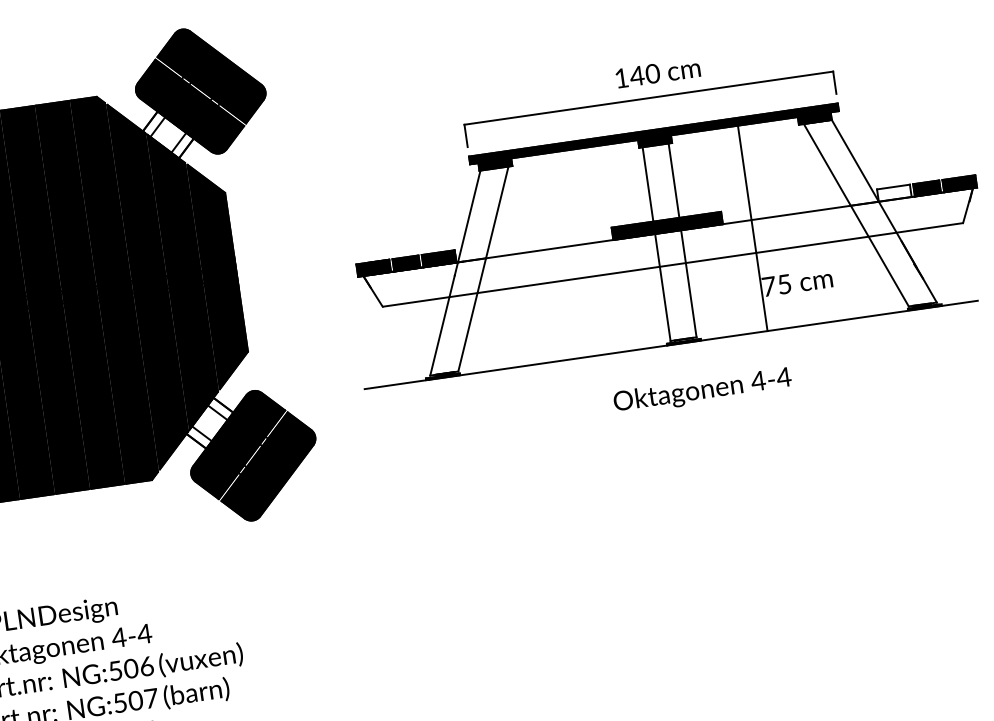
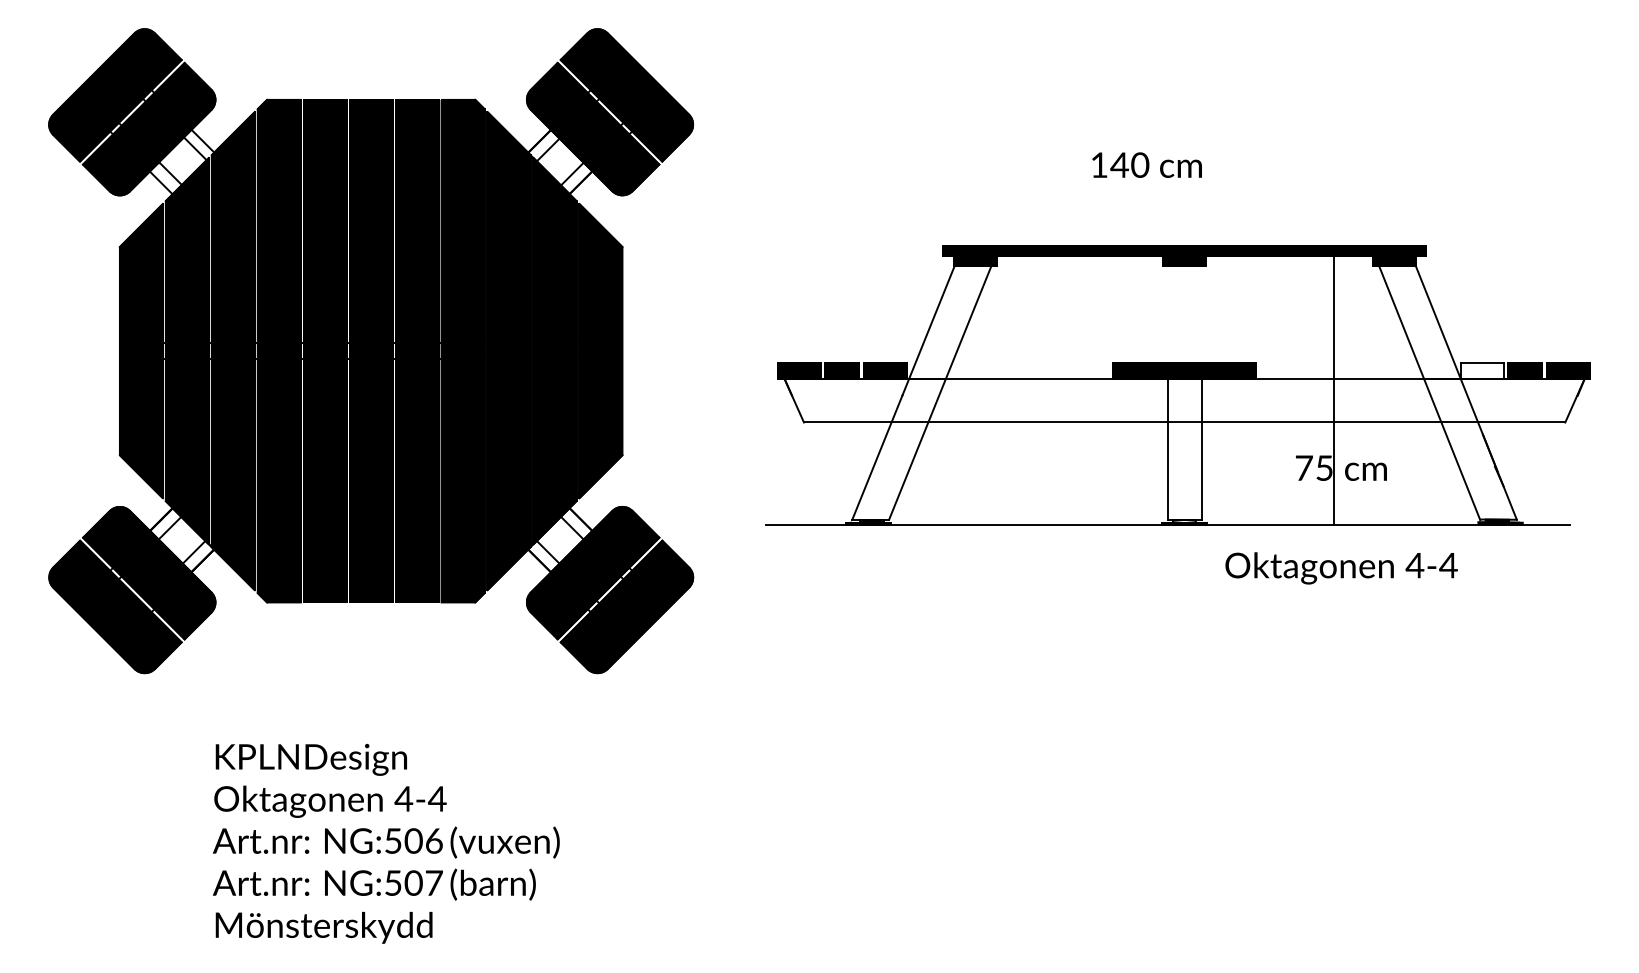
text: (657, 72) -> (1146, 164), moved
part: (648, 98) -> (1184, 204), removed
line: (673, 180) -> (1201, 314), removed
line: (647, 184) -> (1167, 314), removed
line: (753, 228) -> (1334, 390), moved
text: (702, 391) -> (1341, 568), moved

